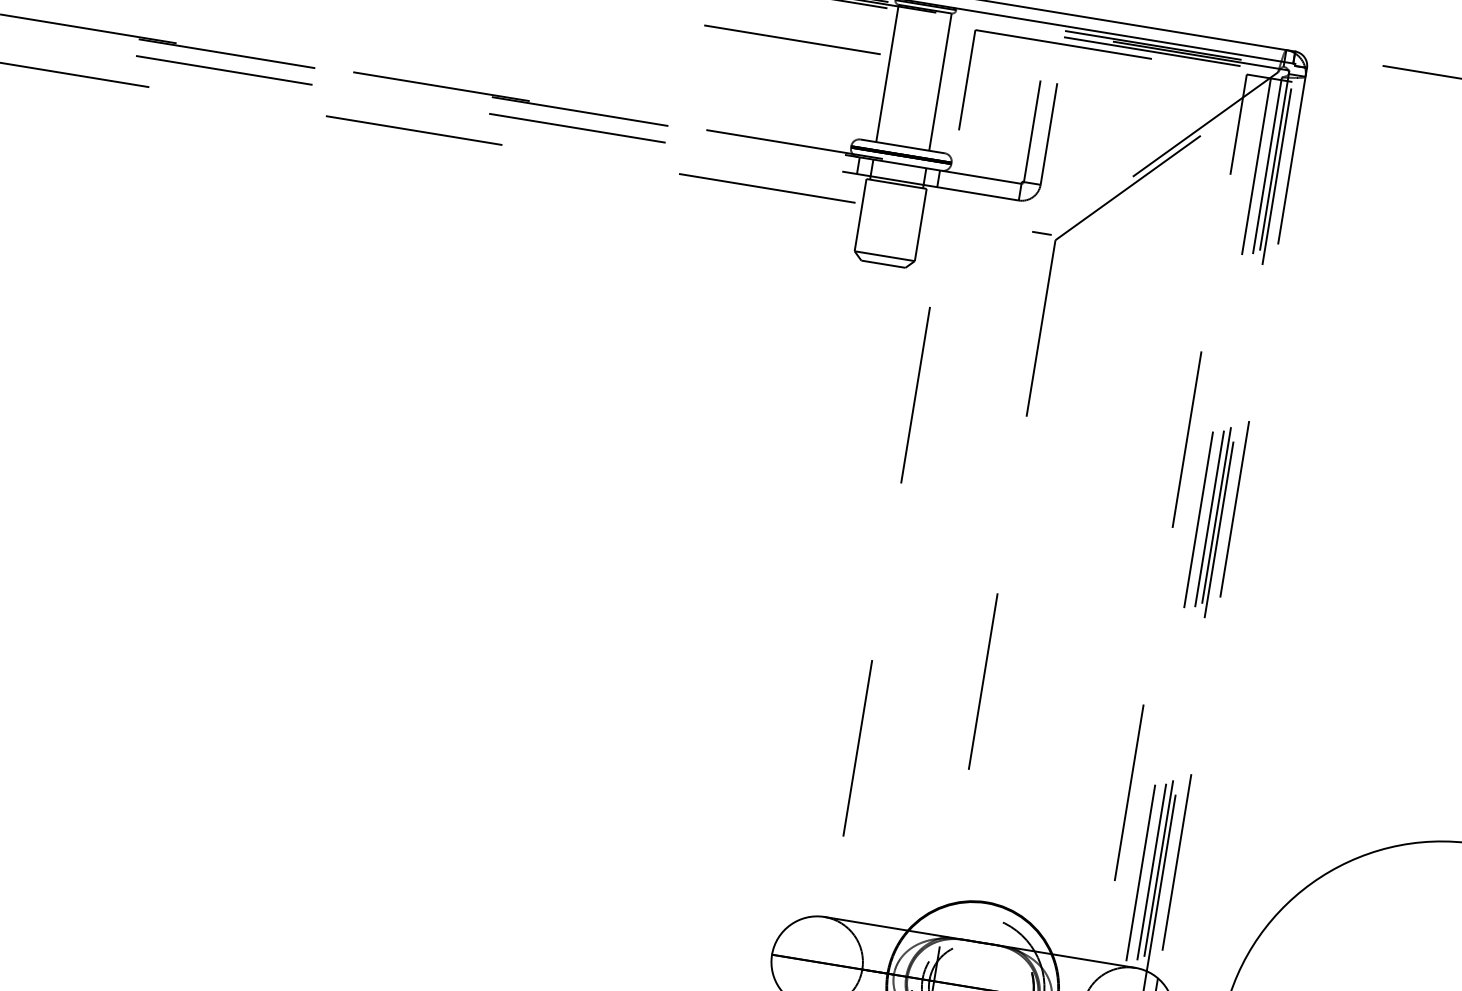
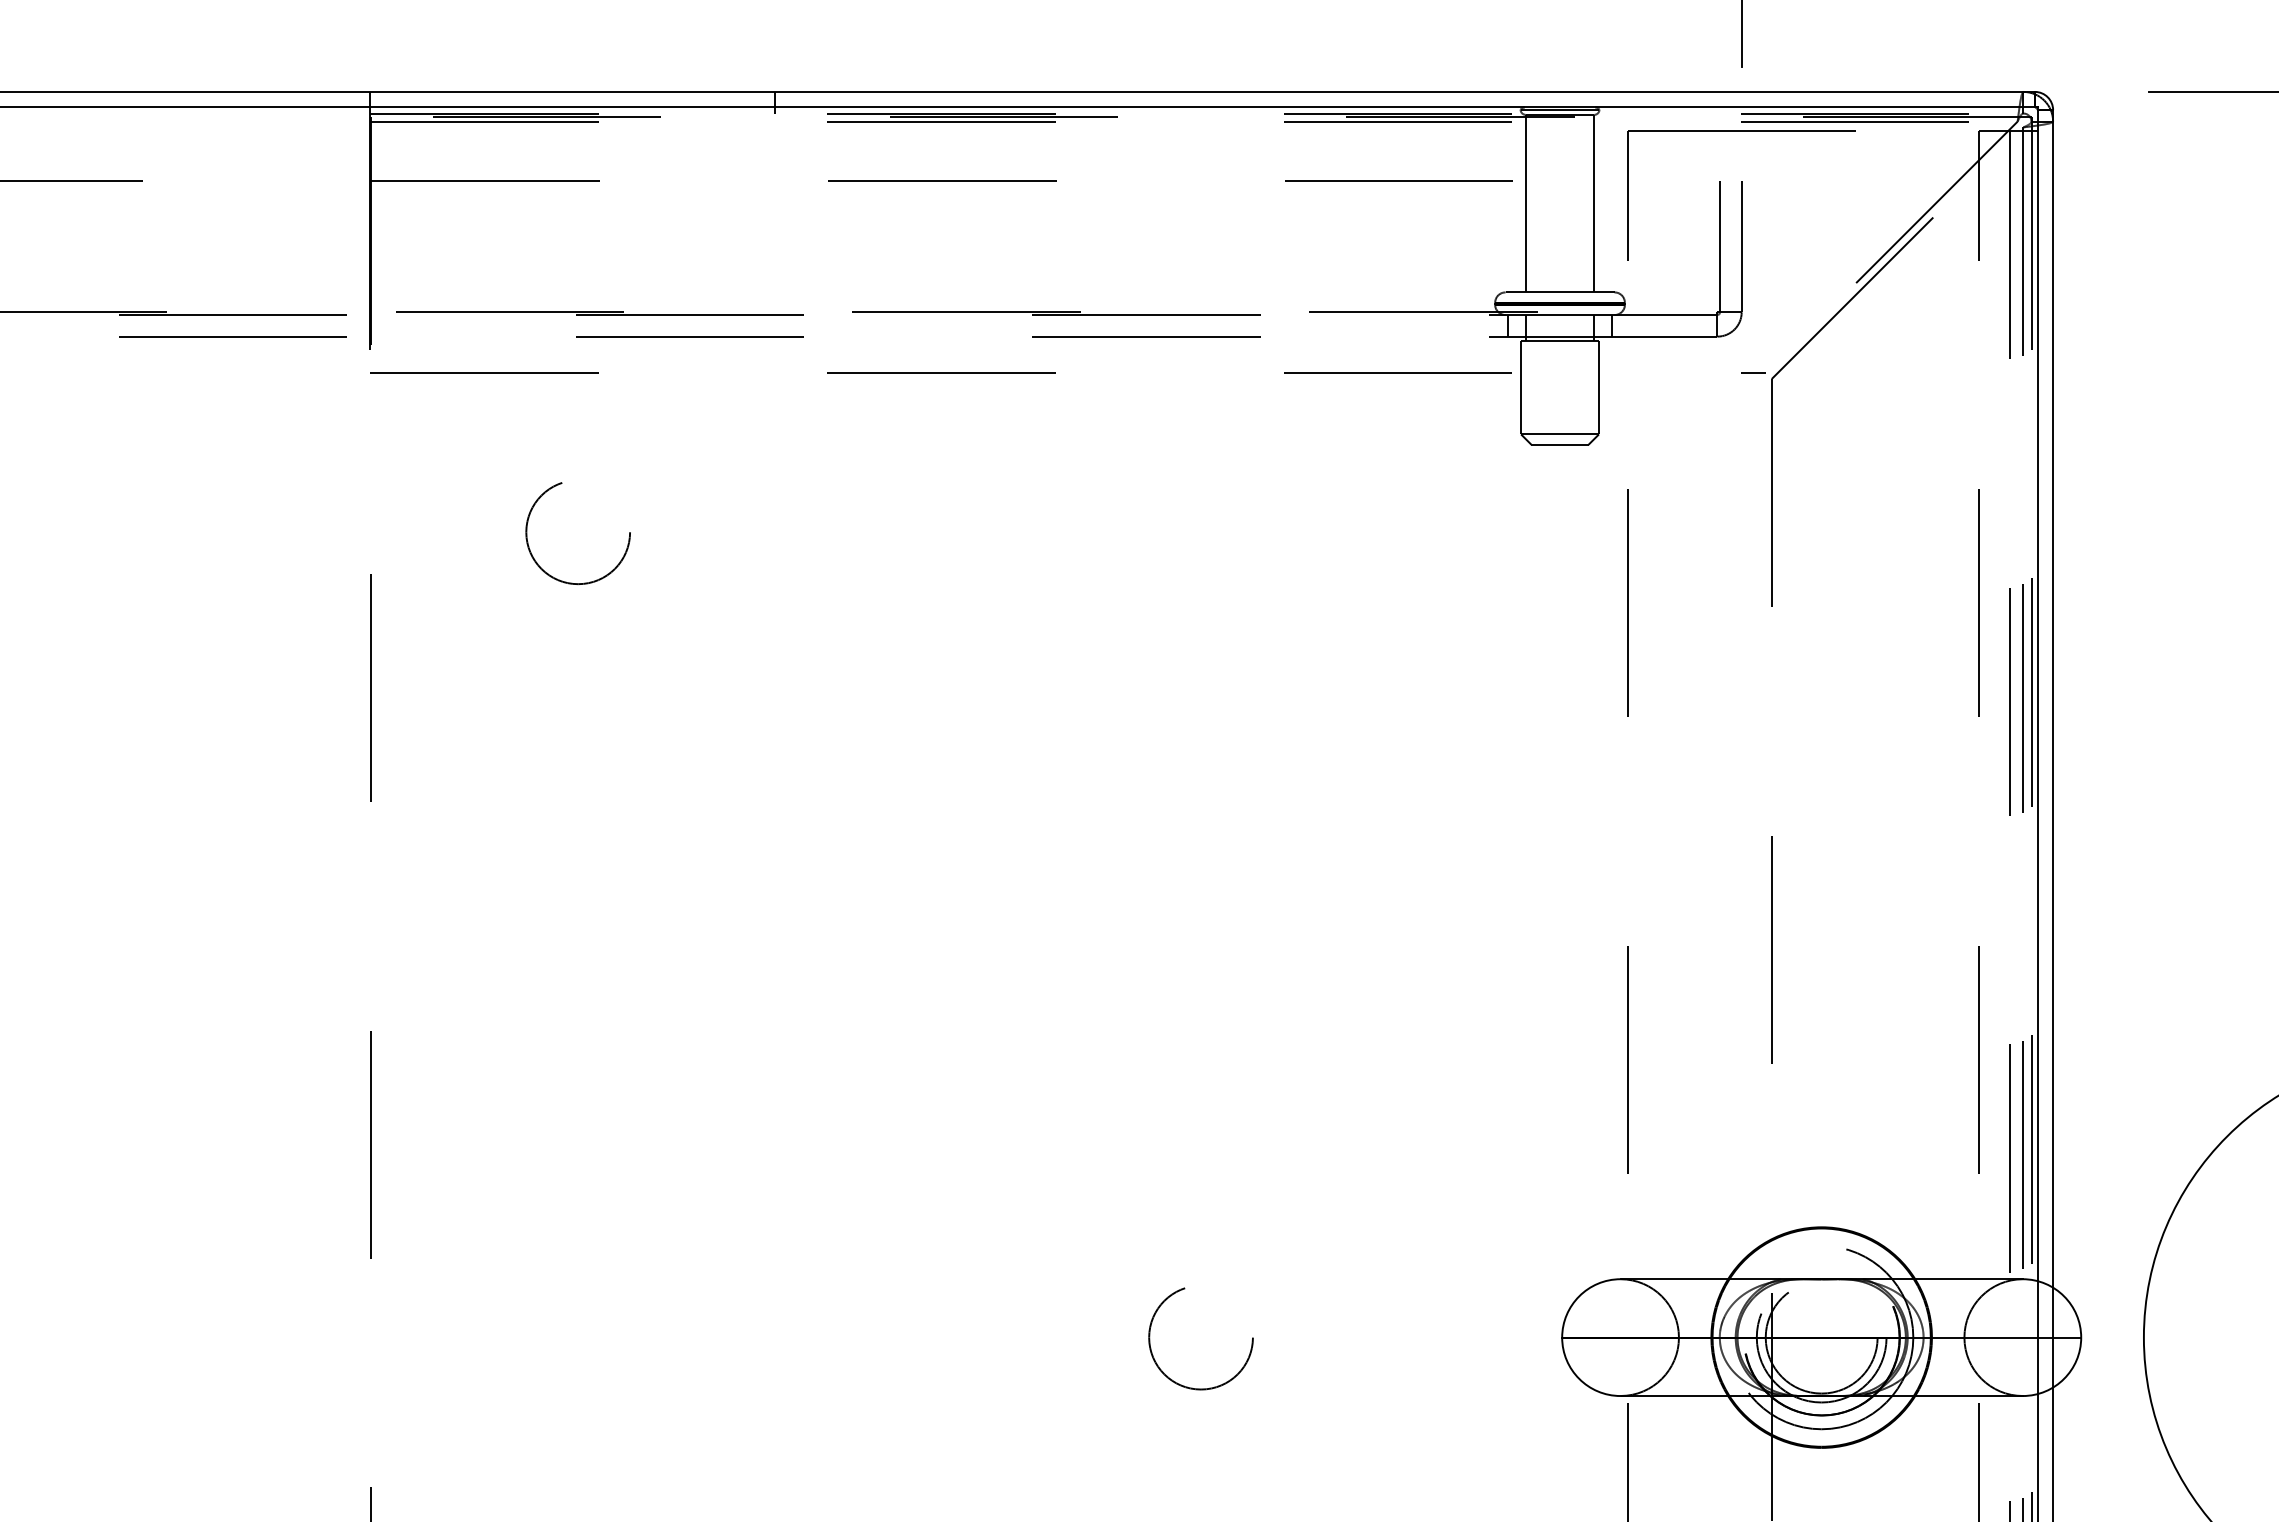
circle: (112, 208) -> (577, 533), added
line: (1220, 517) -> (2037, 694), dashed -> solid
line: (1232, 522) -> (2053, 698), dashed -> solid
circle: (492, 909) -> (1200, 1338), added

